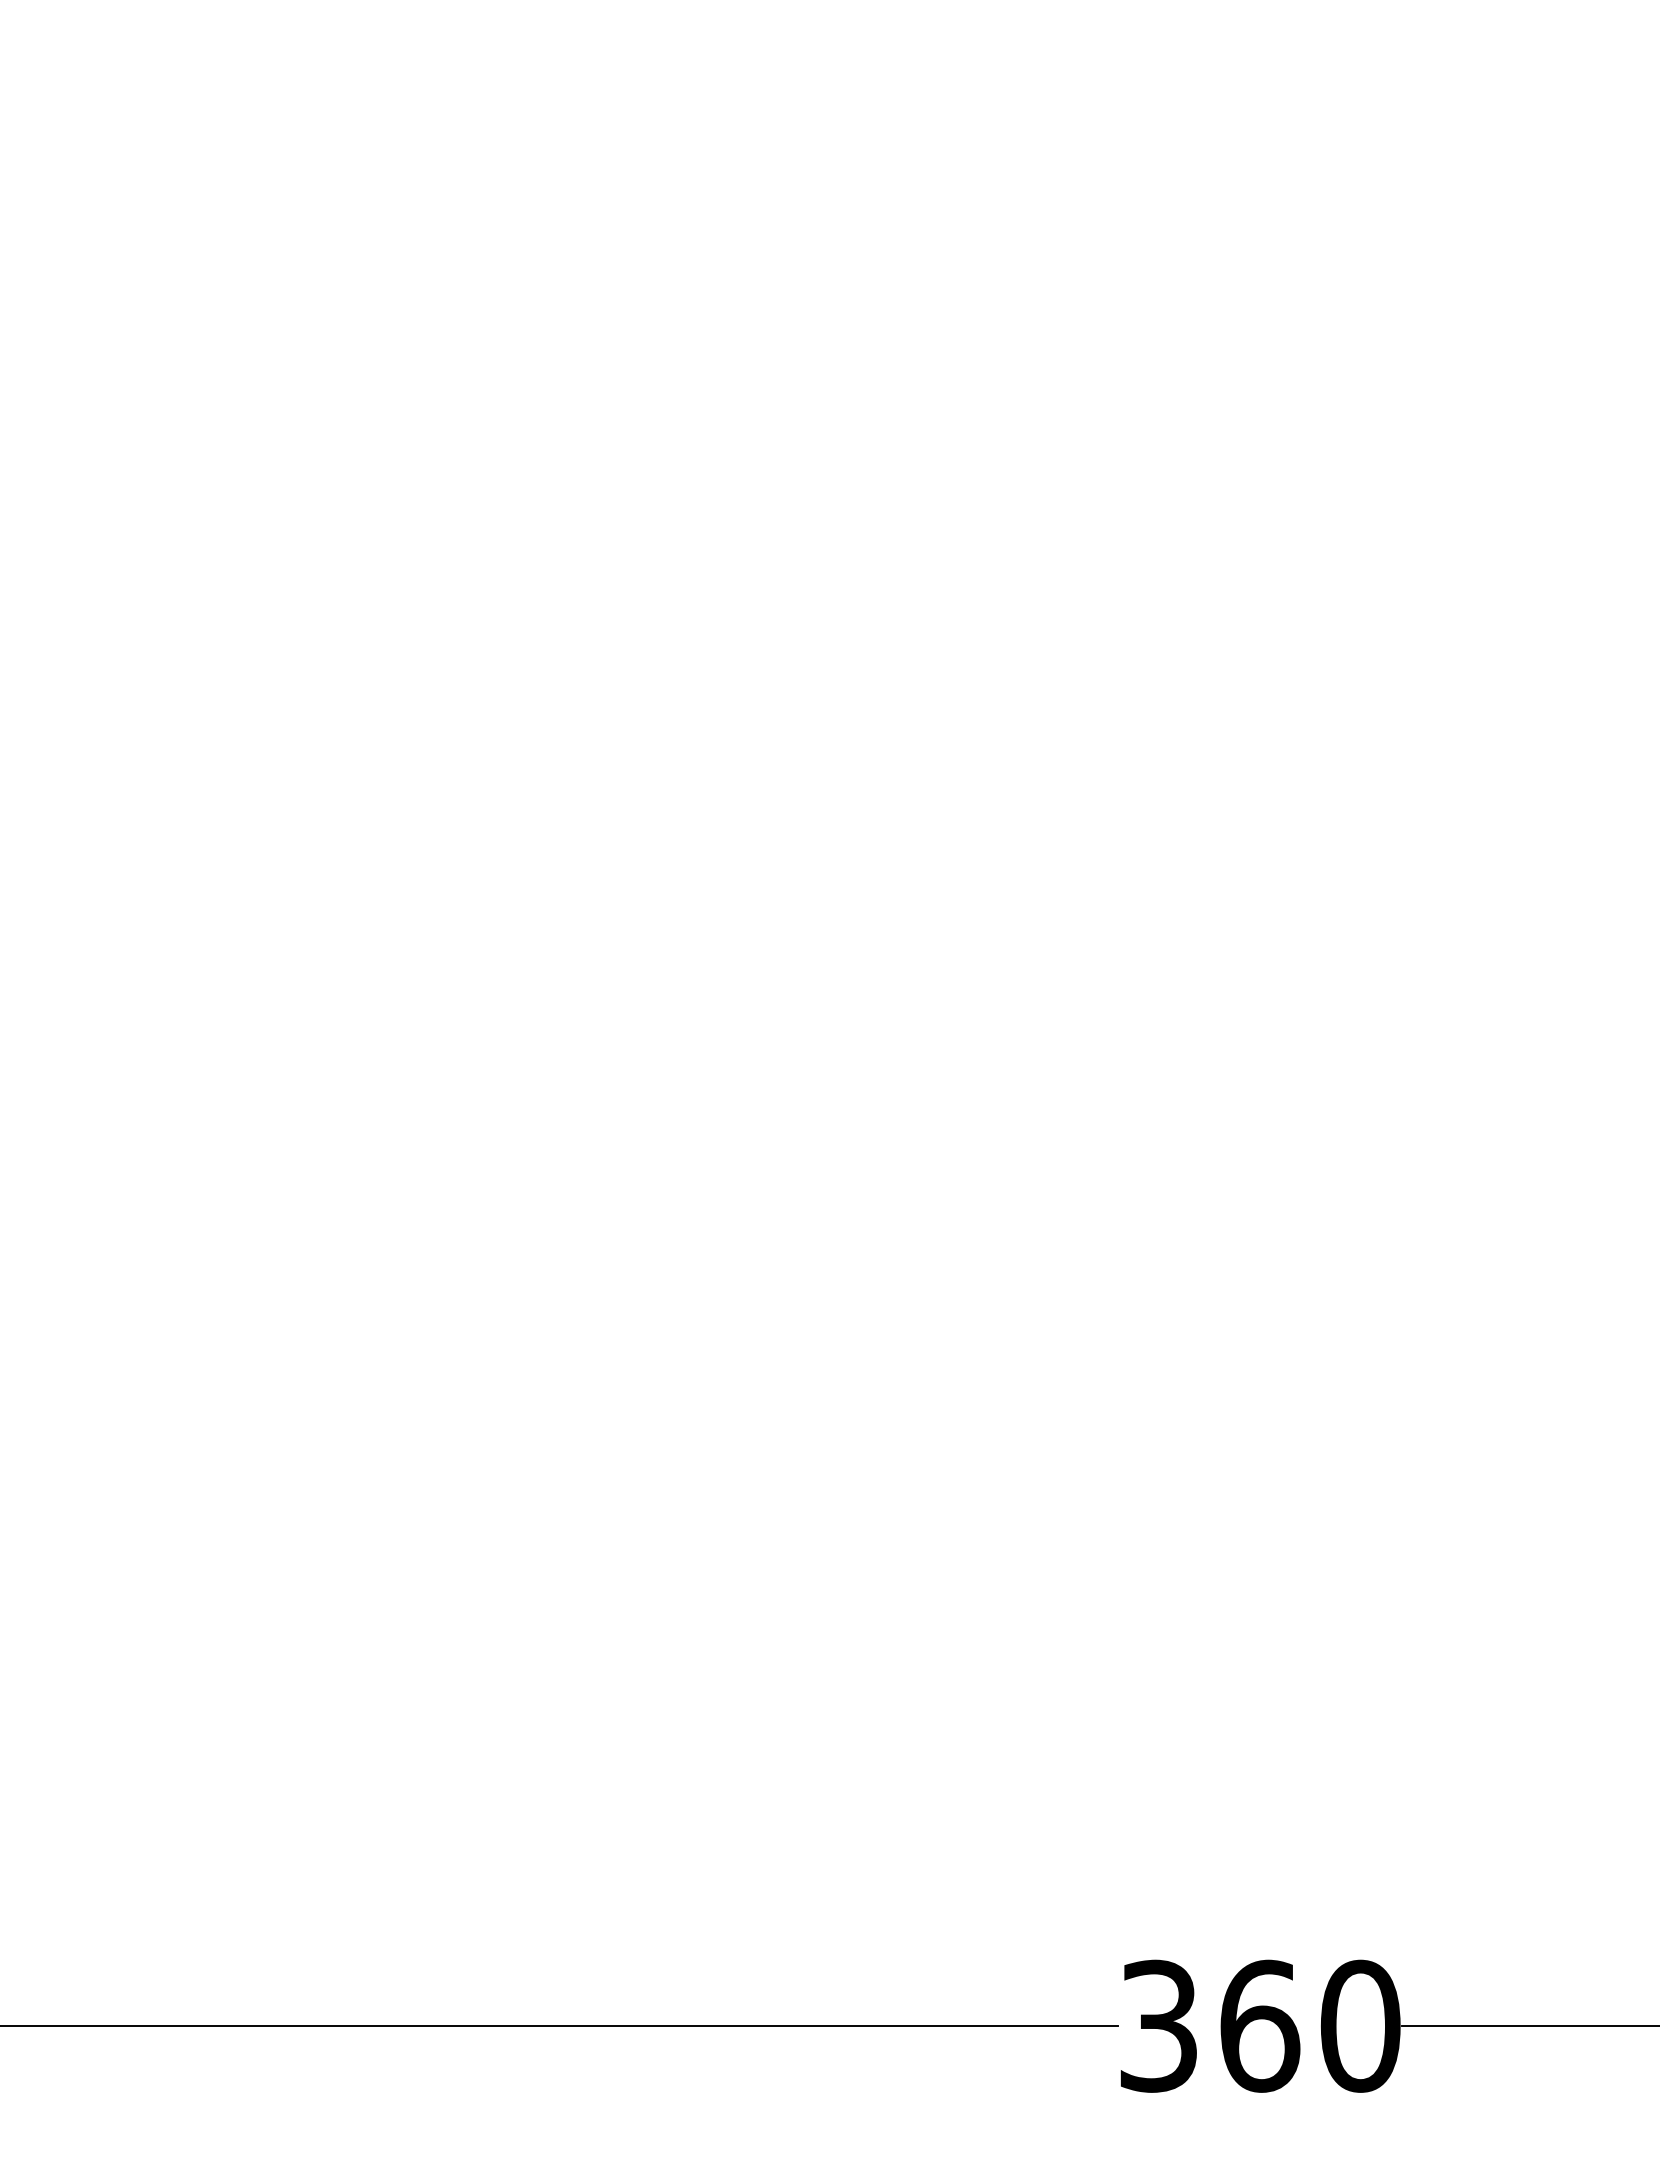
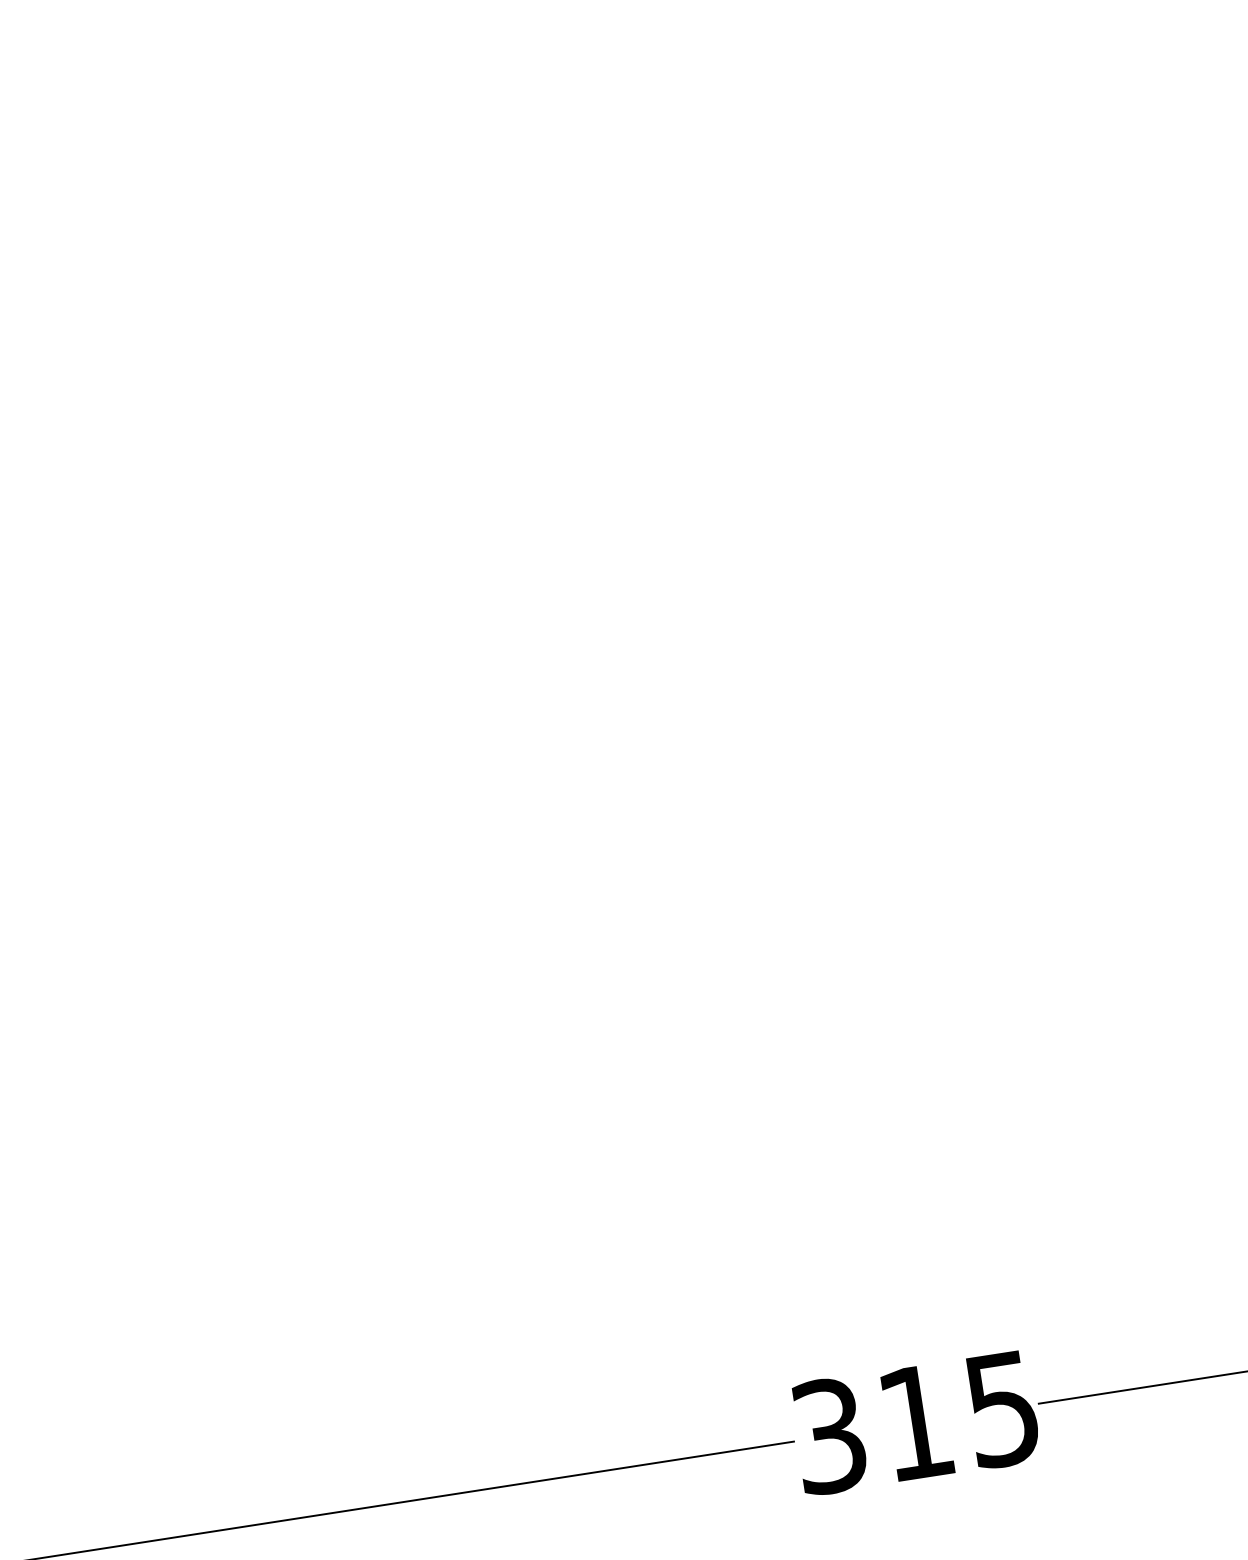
text: (1310, 2025) -> (959, 1415), 360 -> 315

